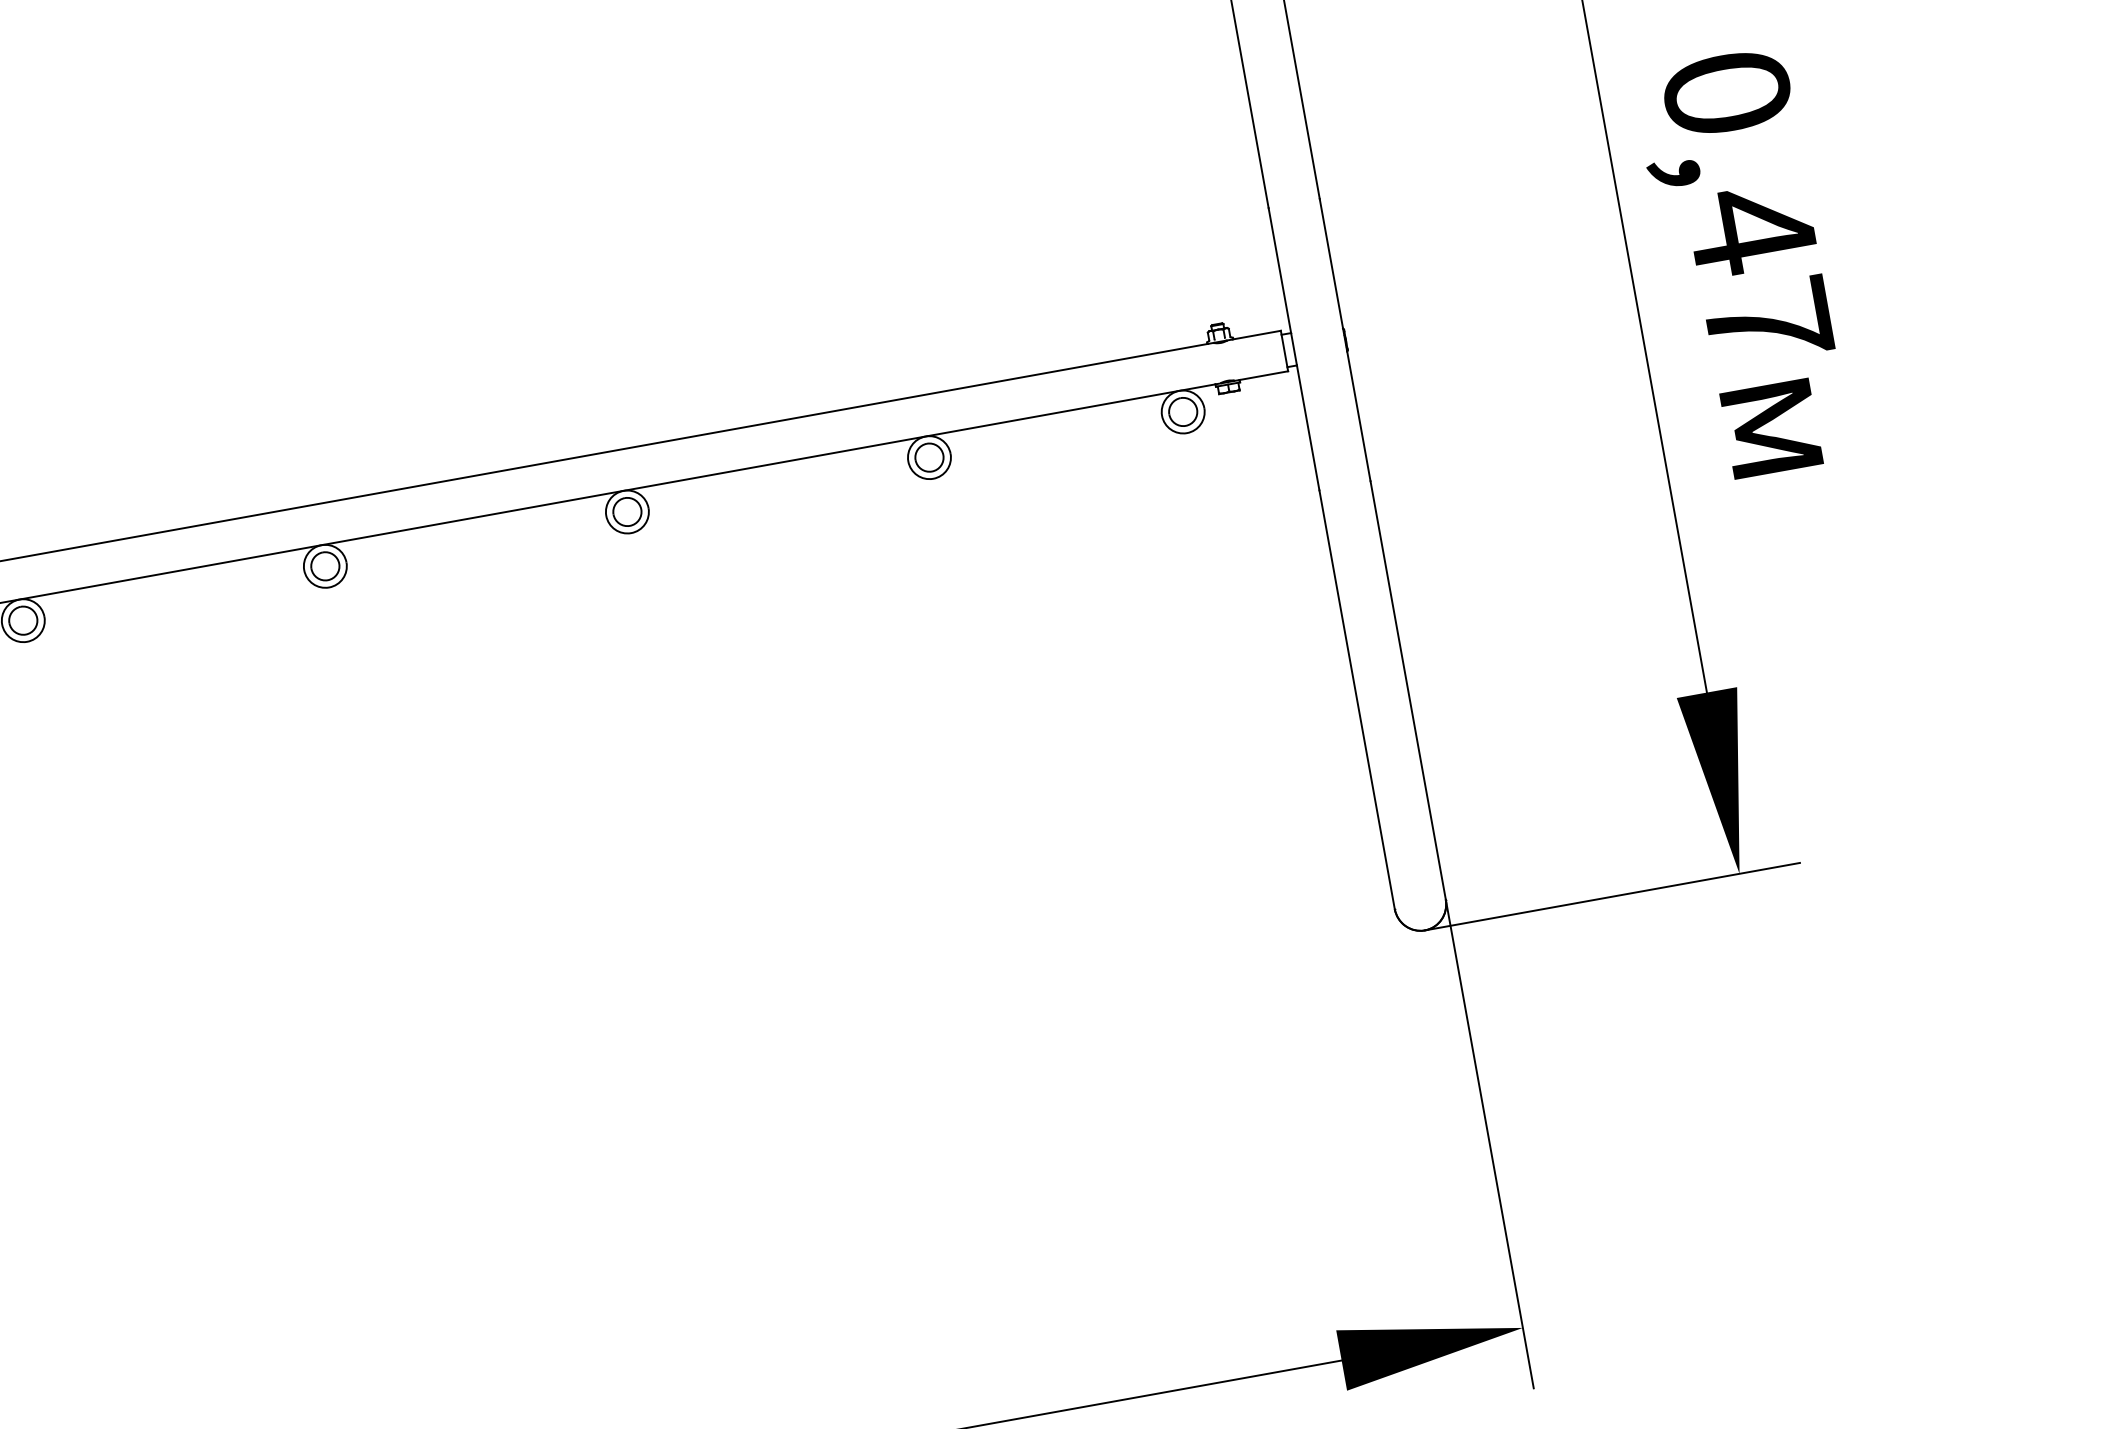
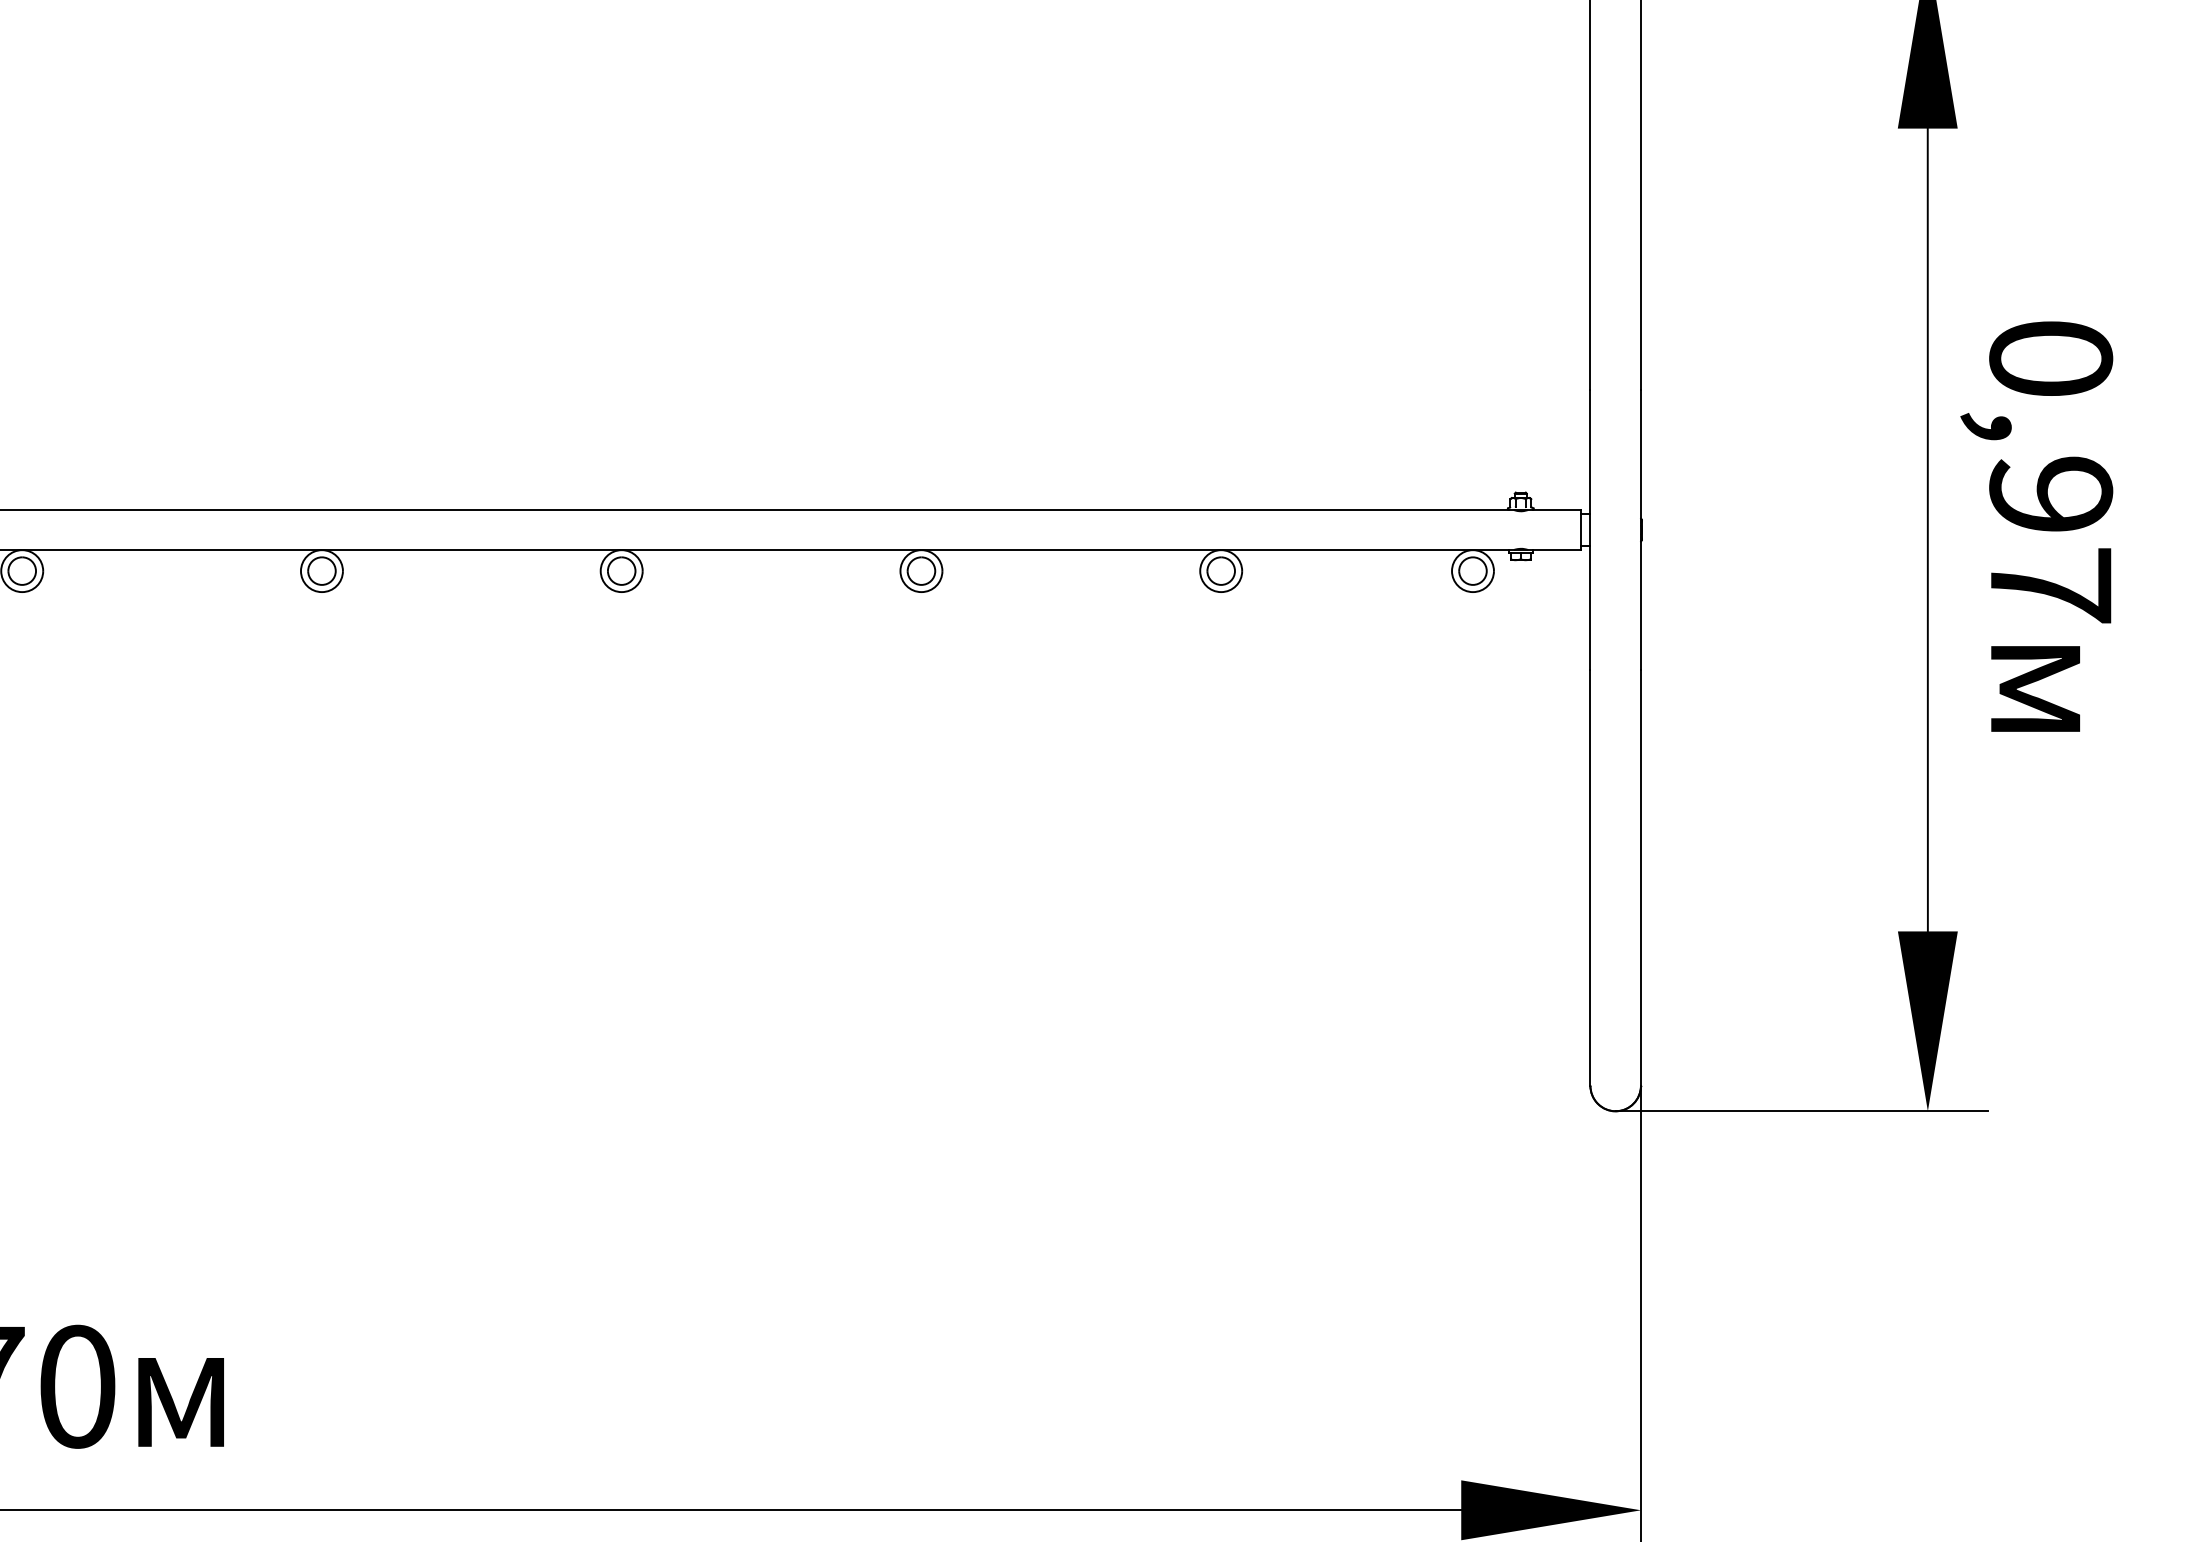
text: (1752, 228) -> (2051, 493), 0,47 -> 0,97

